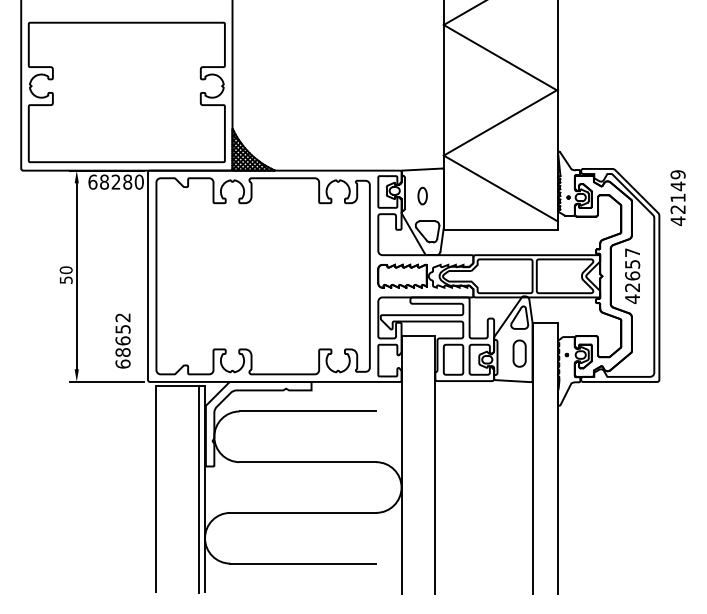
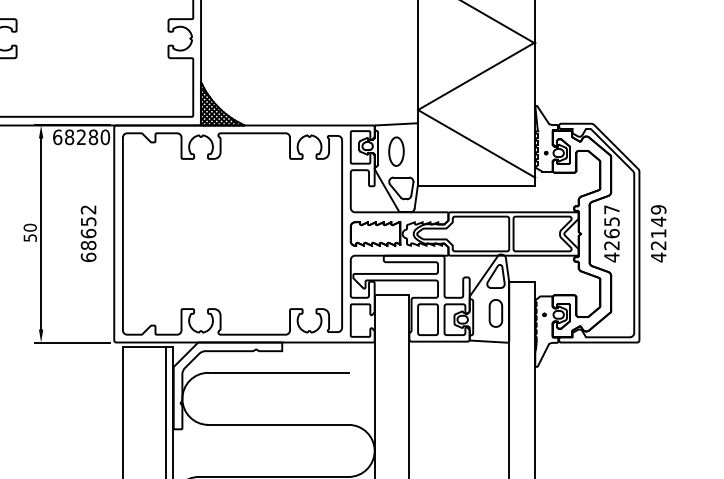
part: (422, 195) -> (396, 151), size x1.67
text: (677, 197) -> (658, 233), moved
text: (122, 340) -> (88, 233), moved

